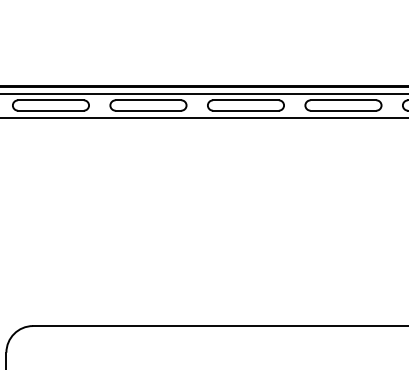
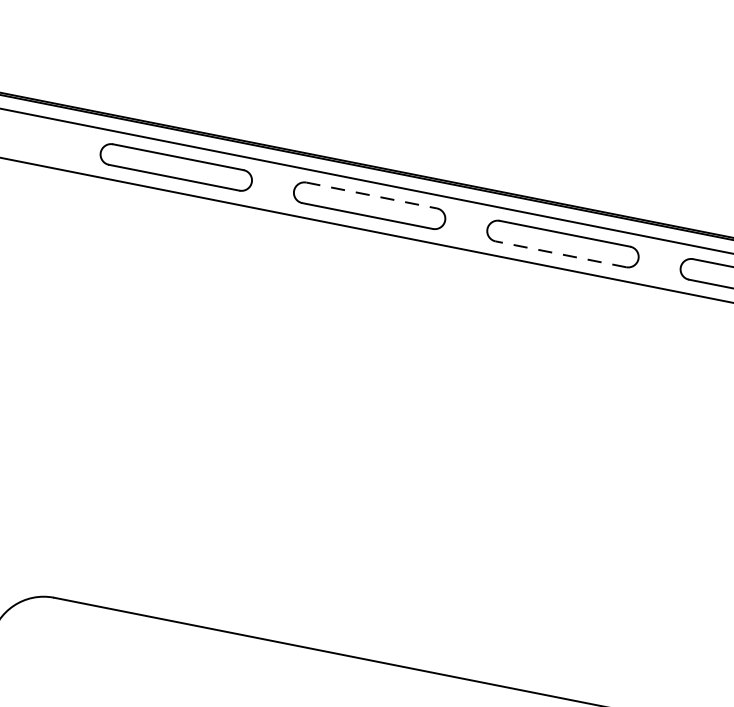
line: (148, 100) -> (371, 195), solid -> dashed
line: (245, 110) -> (560, 253), solid -> dashed

